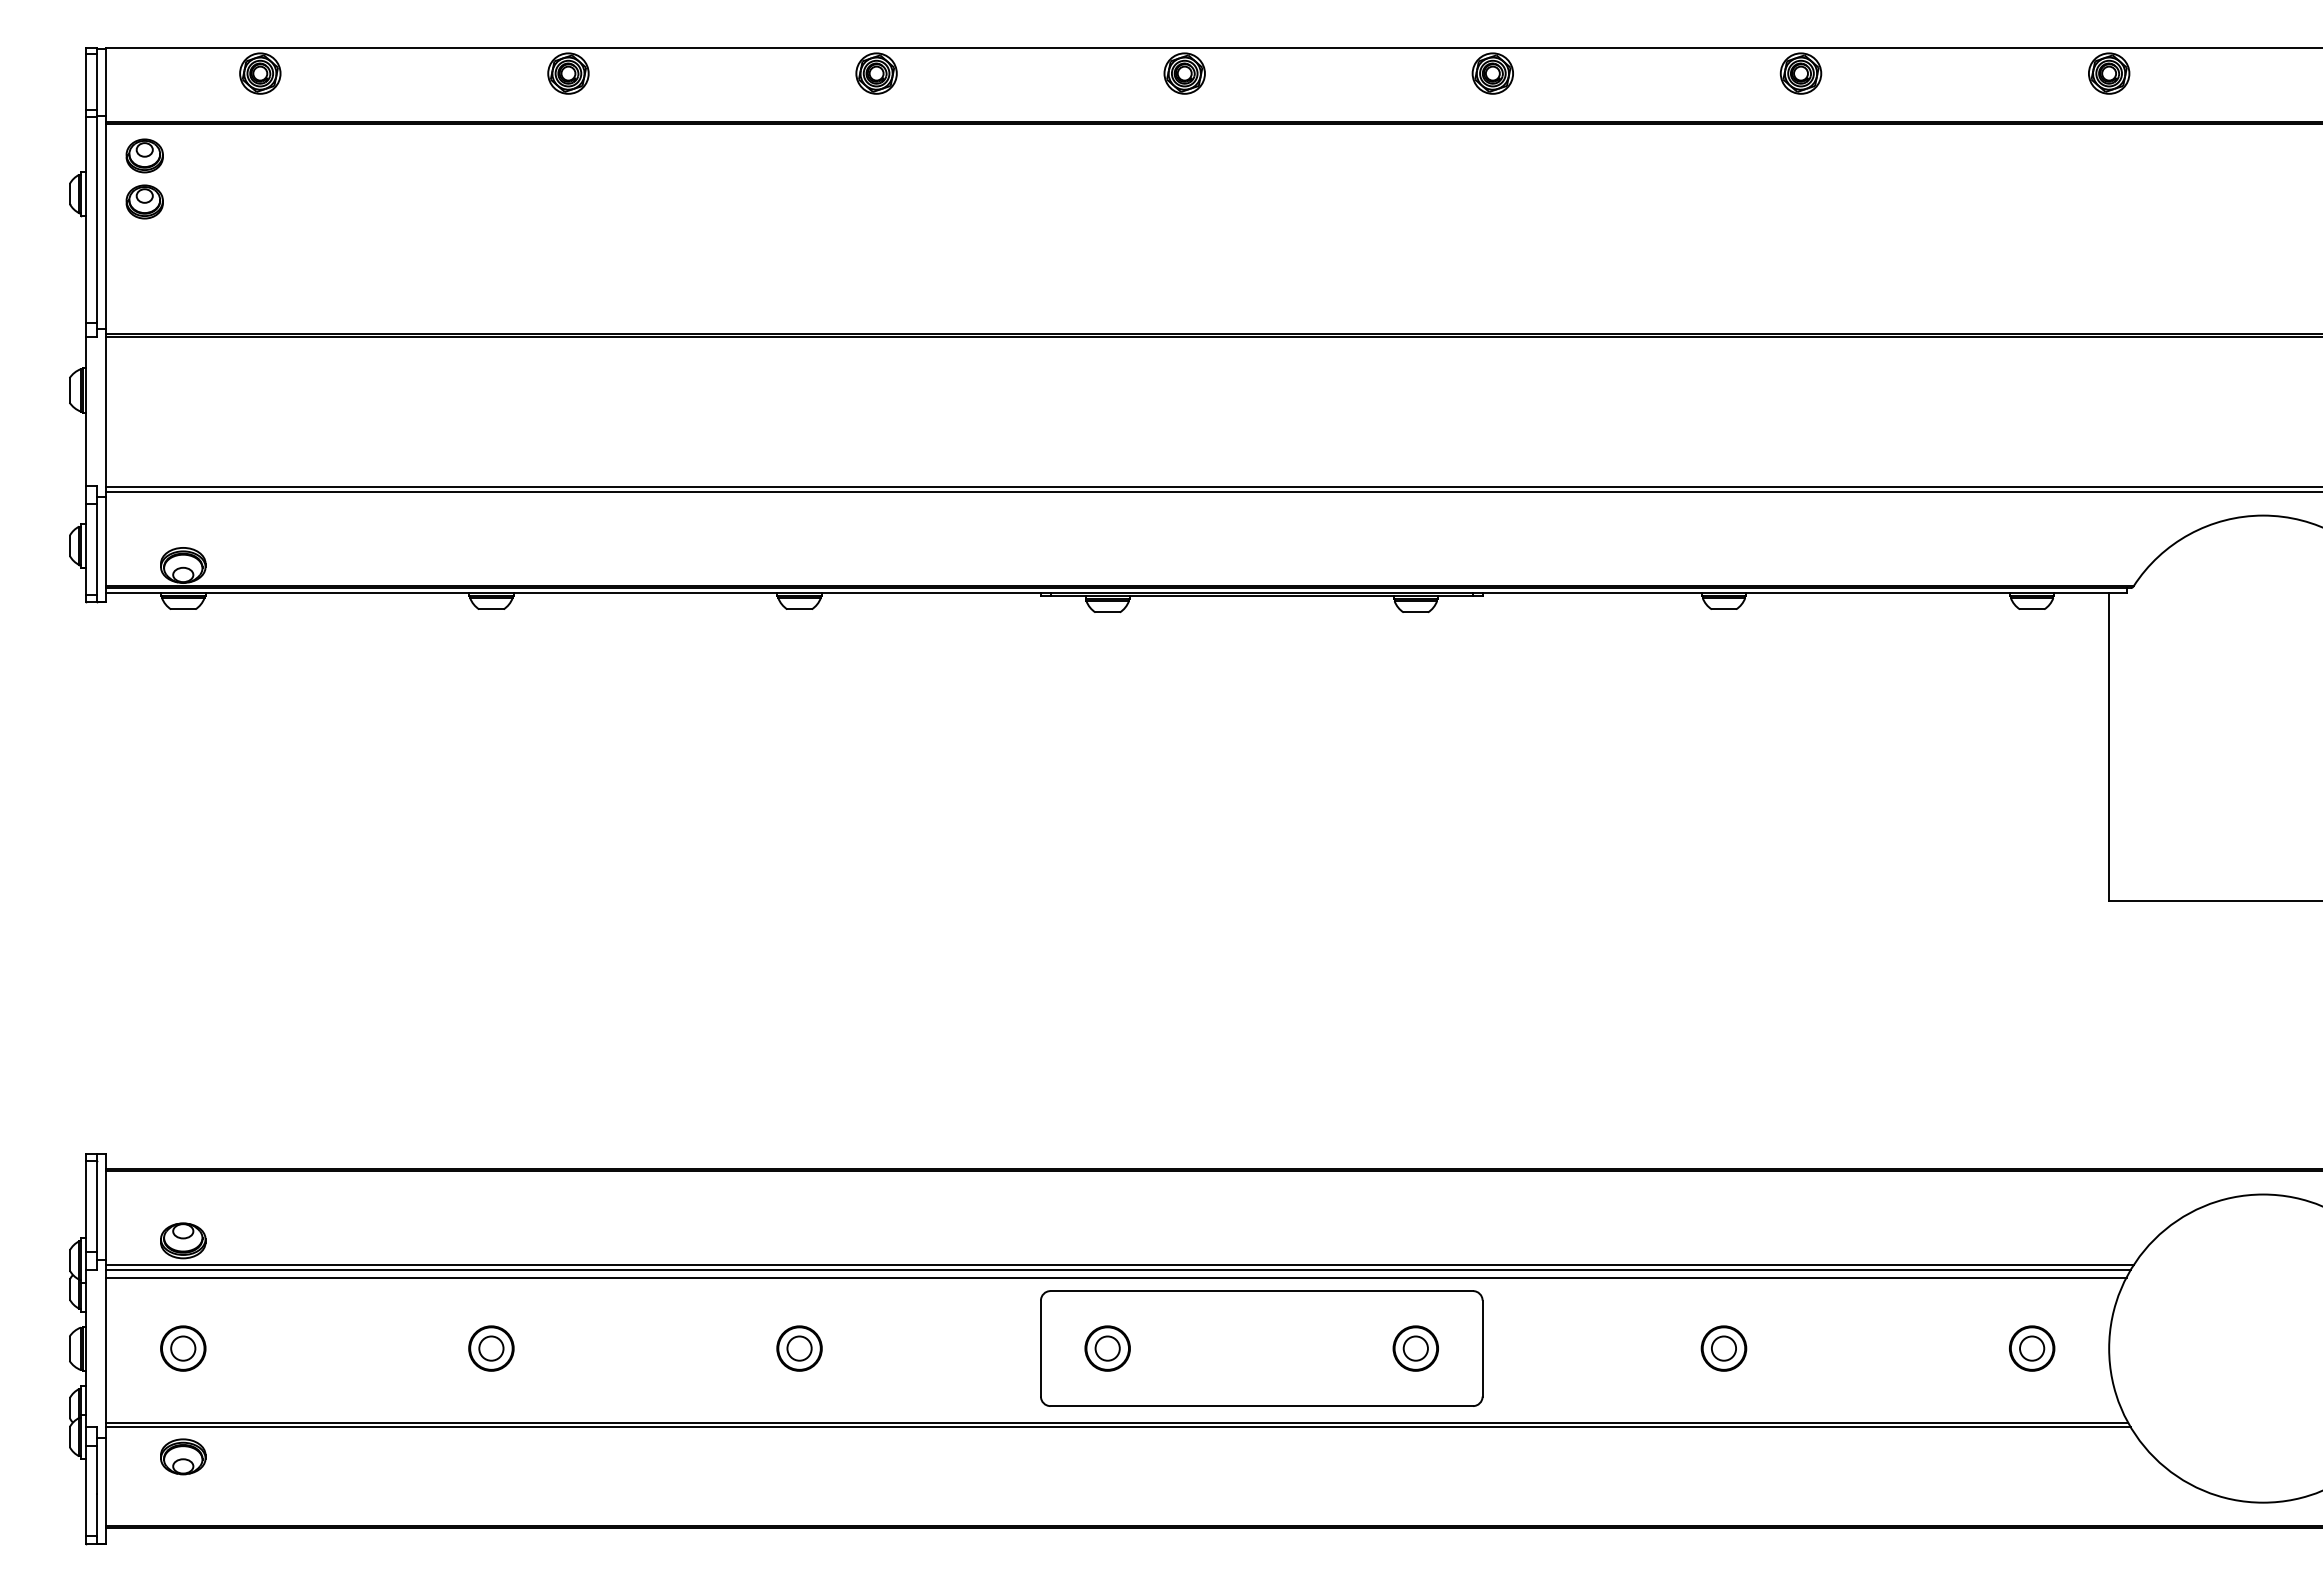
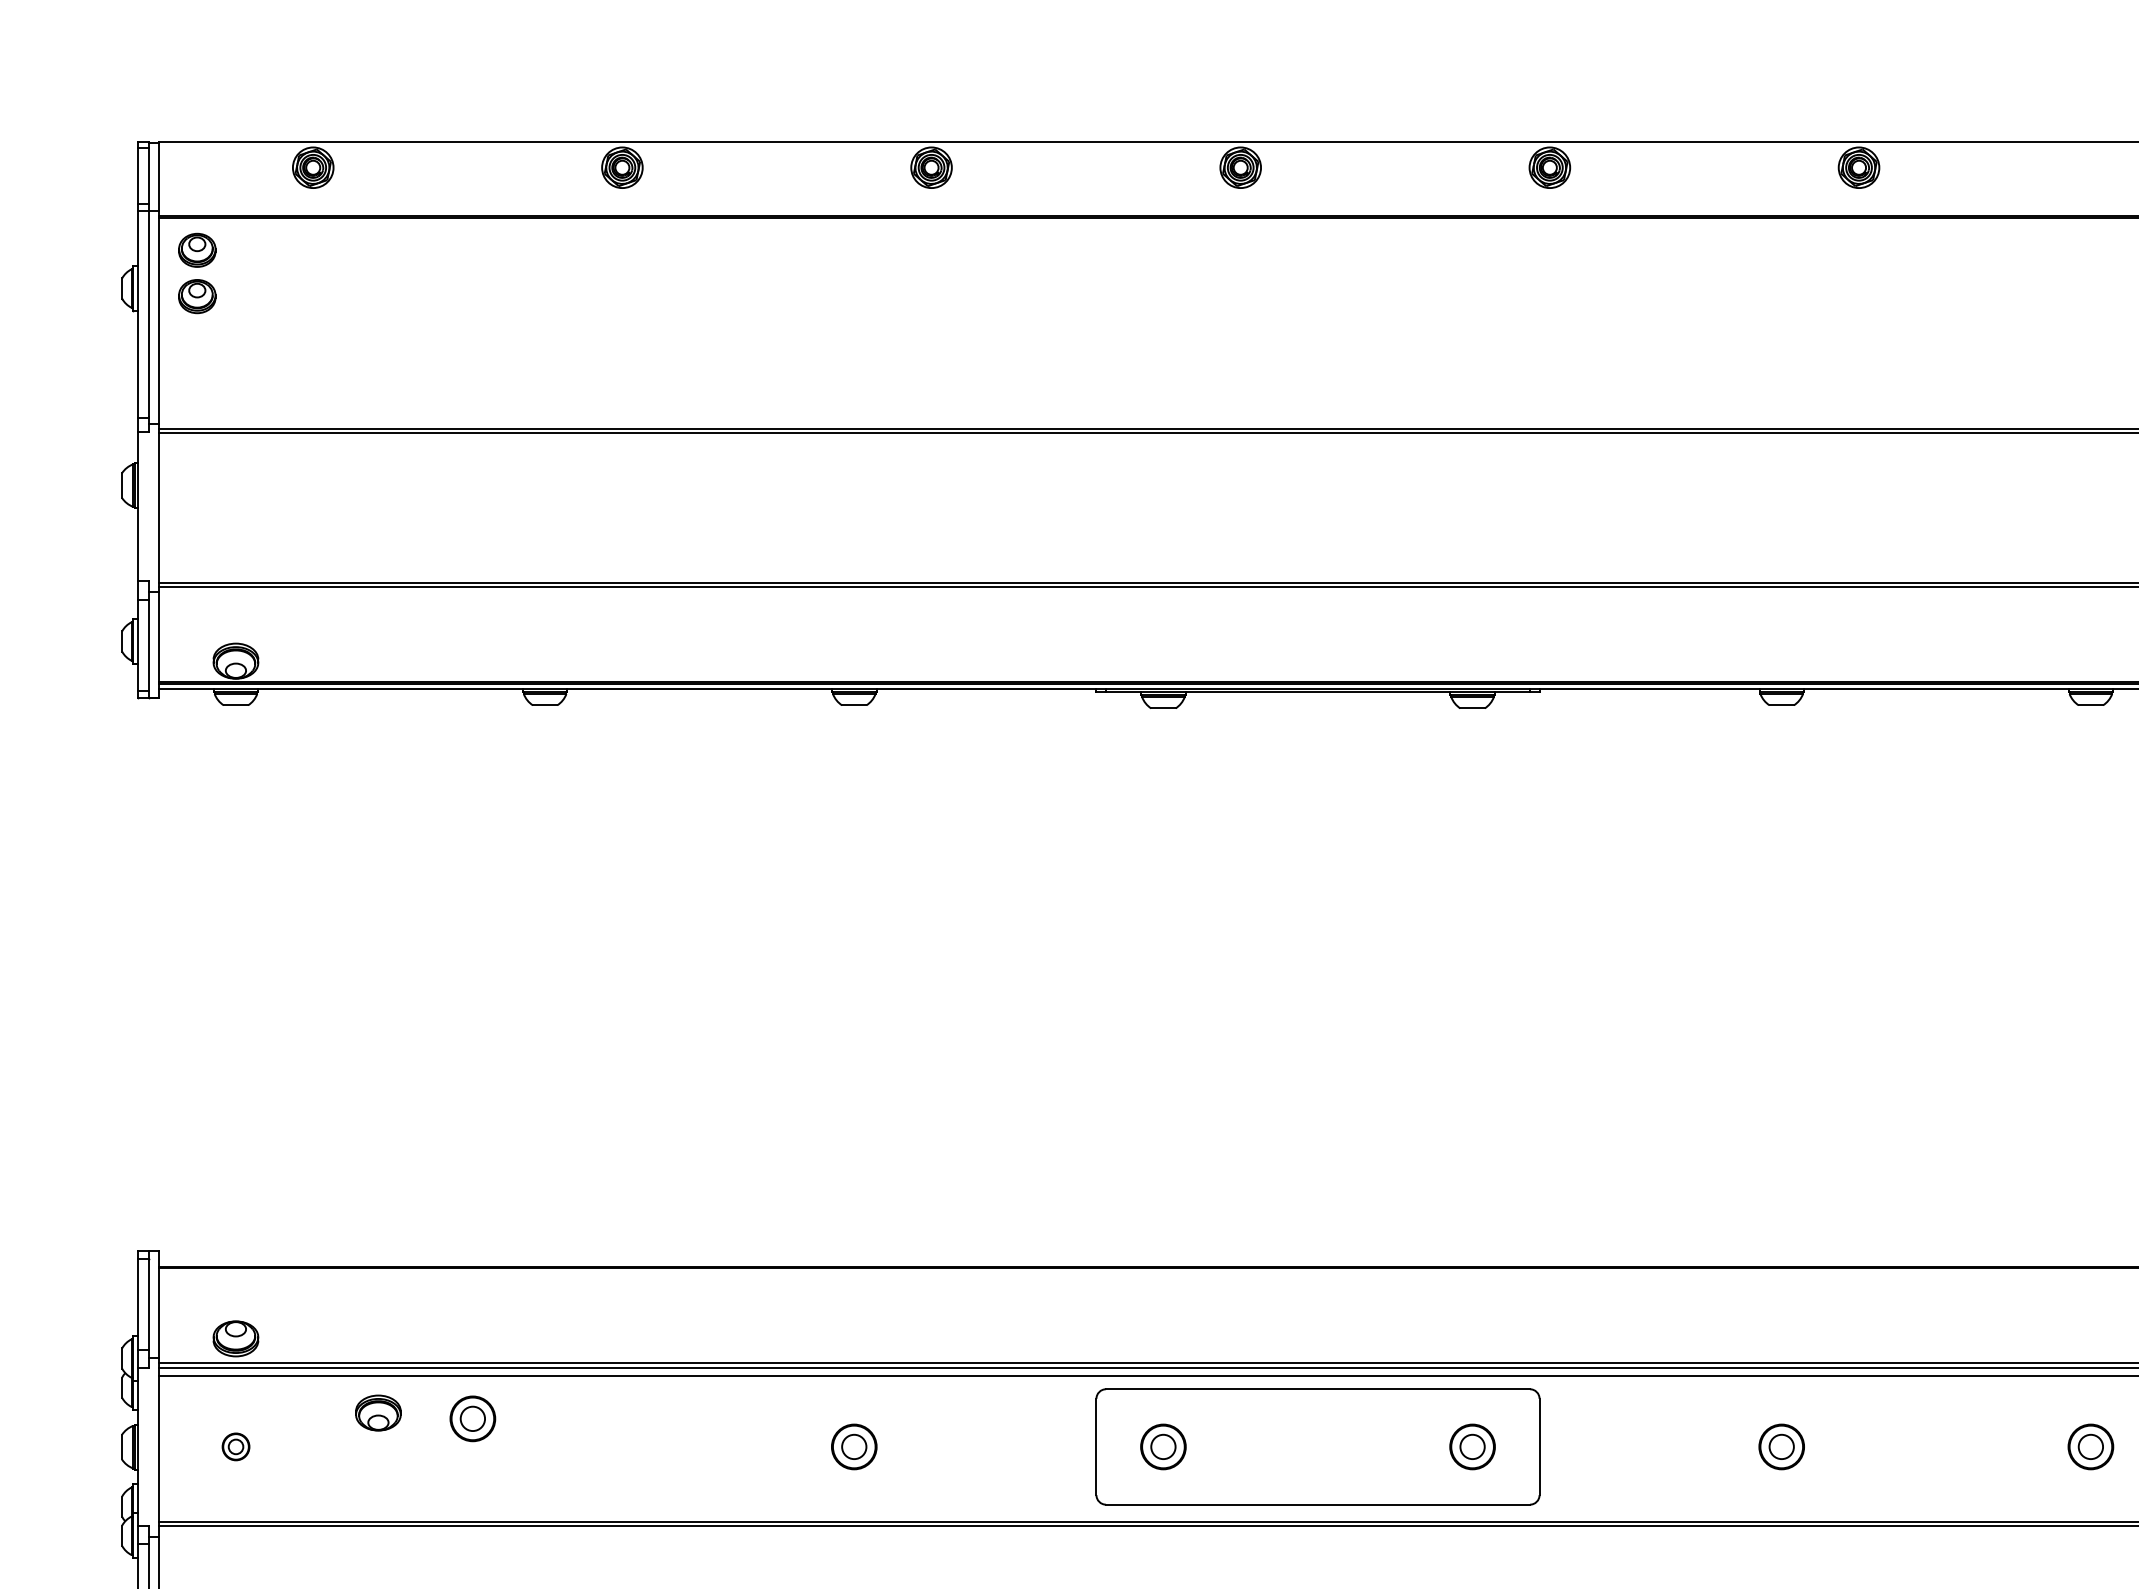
part: (183, 1348) -> (236, 1446), size x0.6
part: (491, 1348) -> (472, 1418), moved
part: (183, 1456) -> (378, 1412), moved

